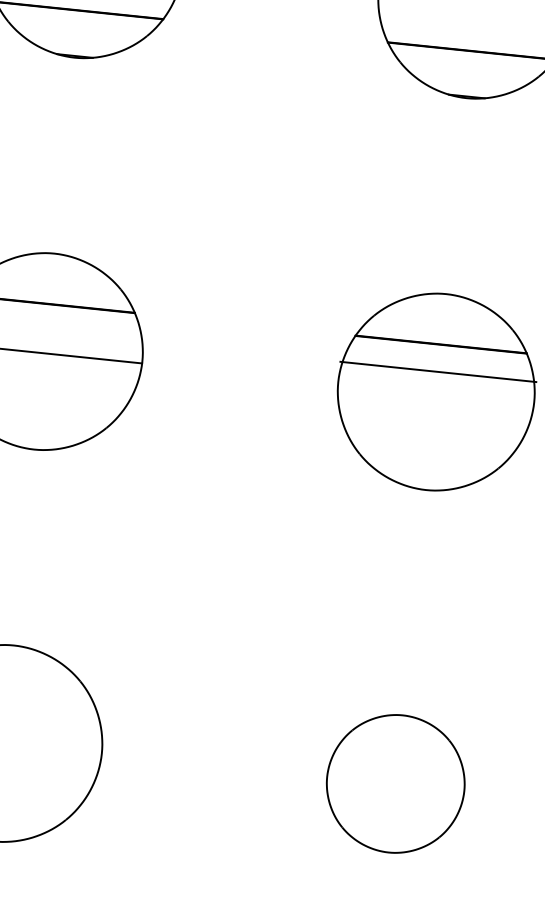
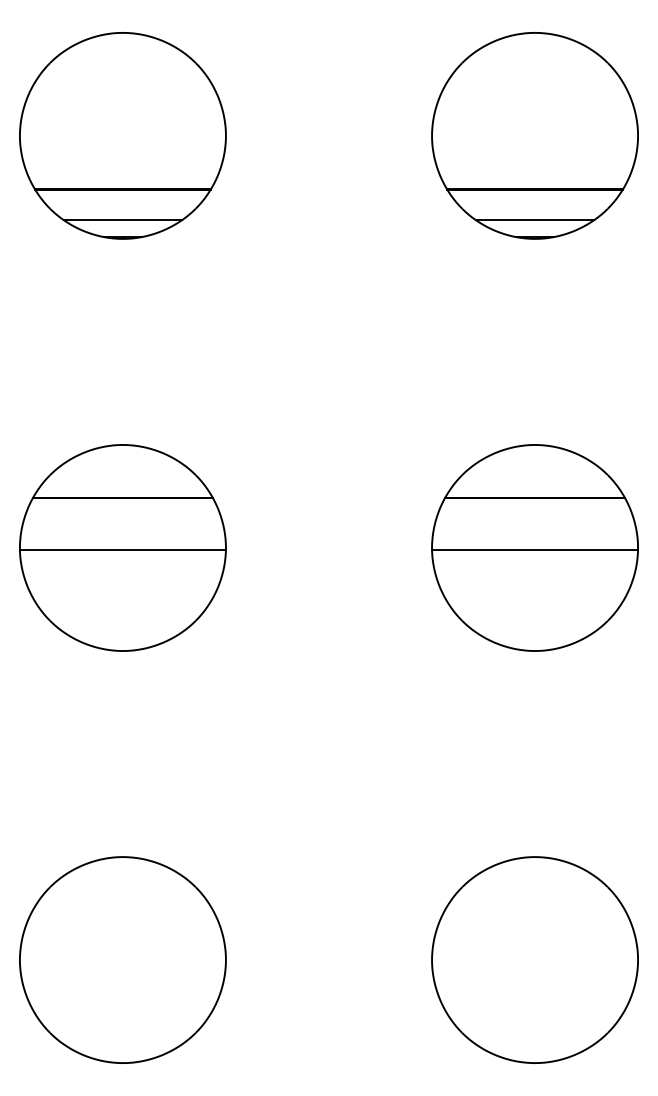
line: (76, 40) -> (122, 220), added
line: (467, 80) -> (534, 220), added
line: (438, 371) -> (535, 549), moved
part: (395, 783) -> (534, 959), size x1.43

